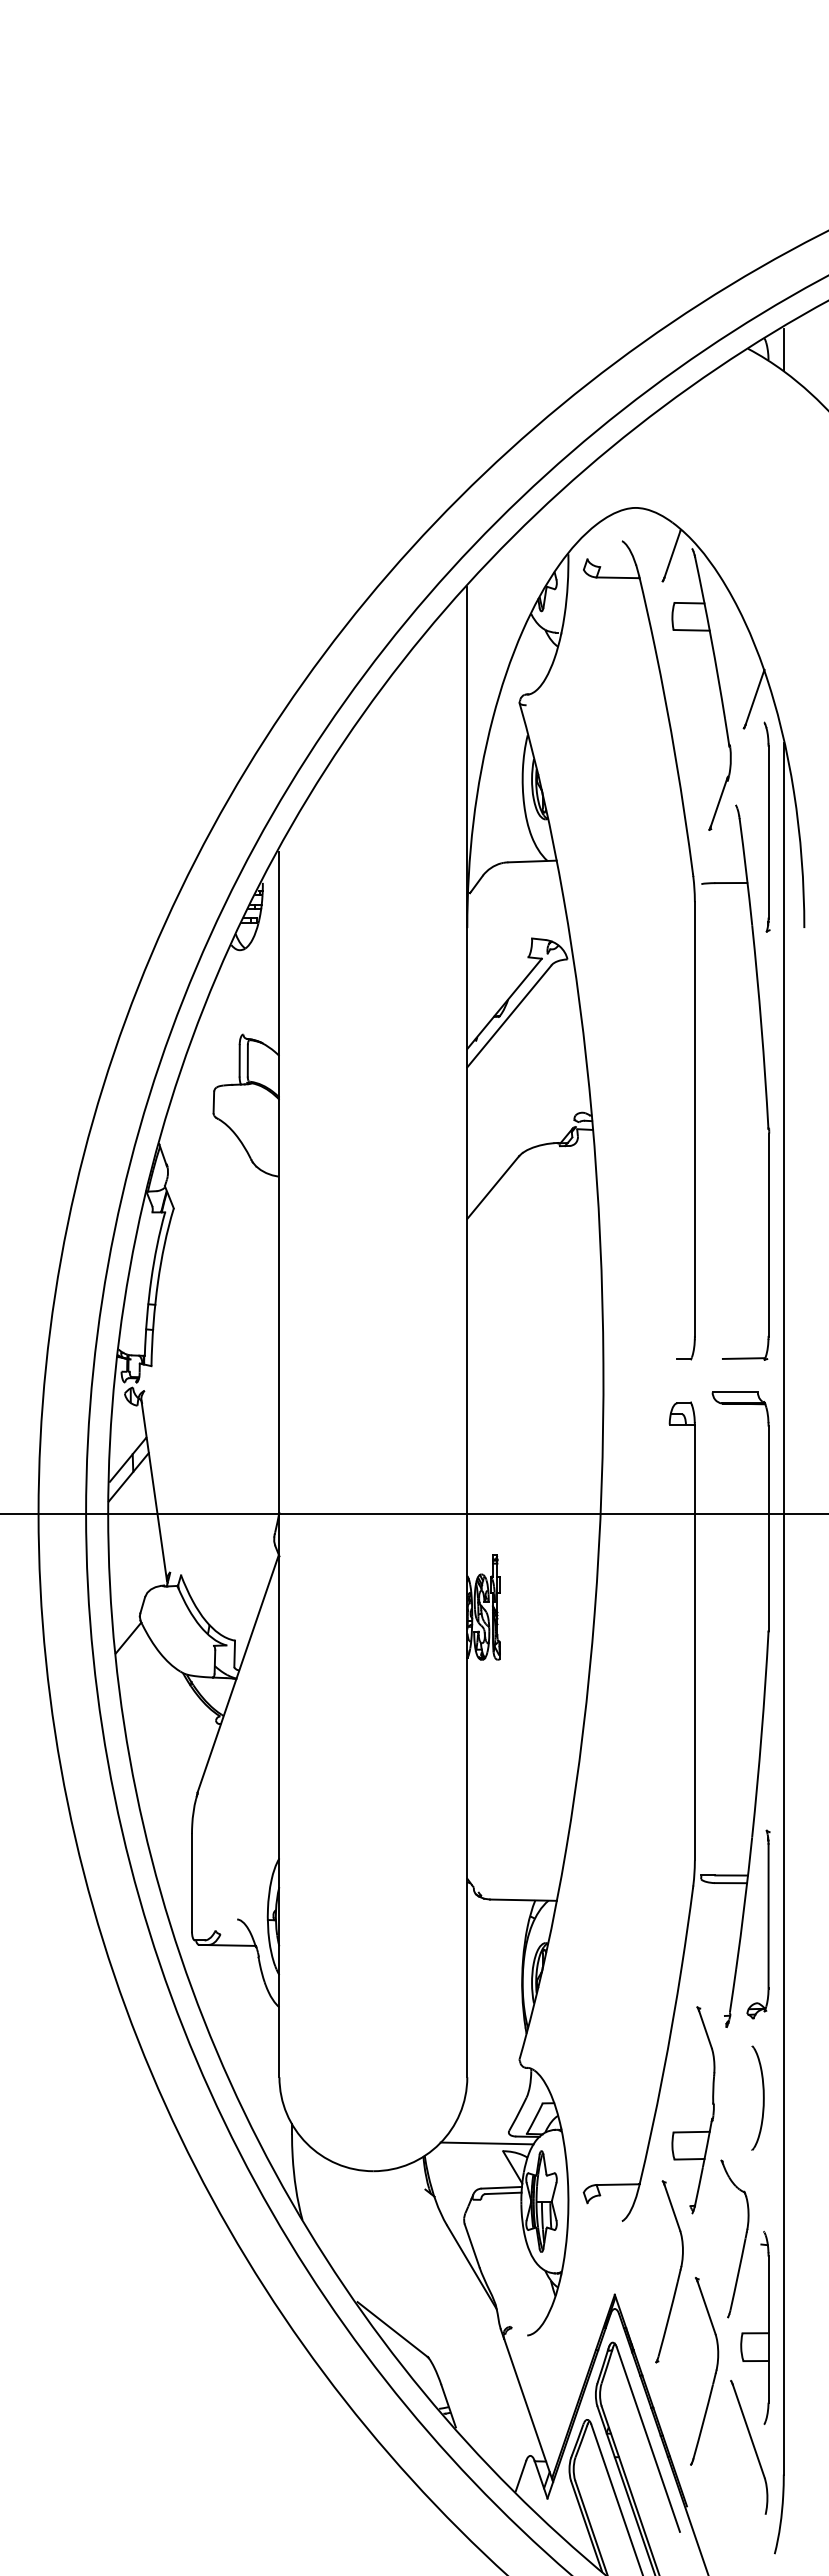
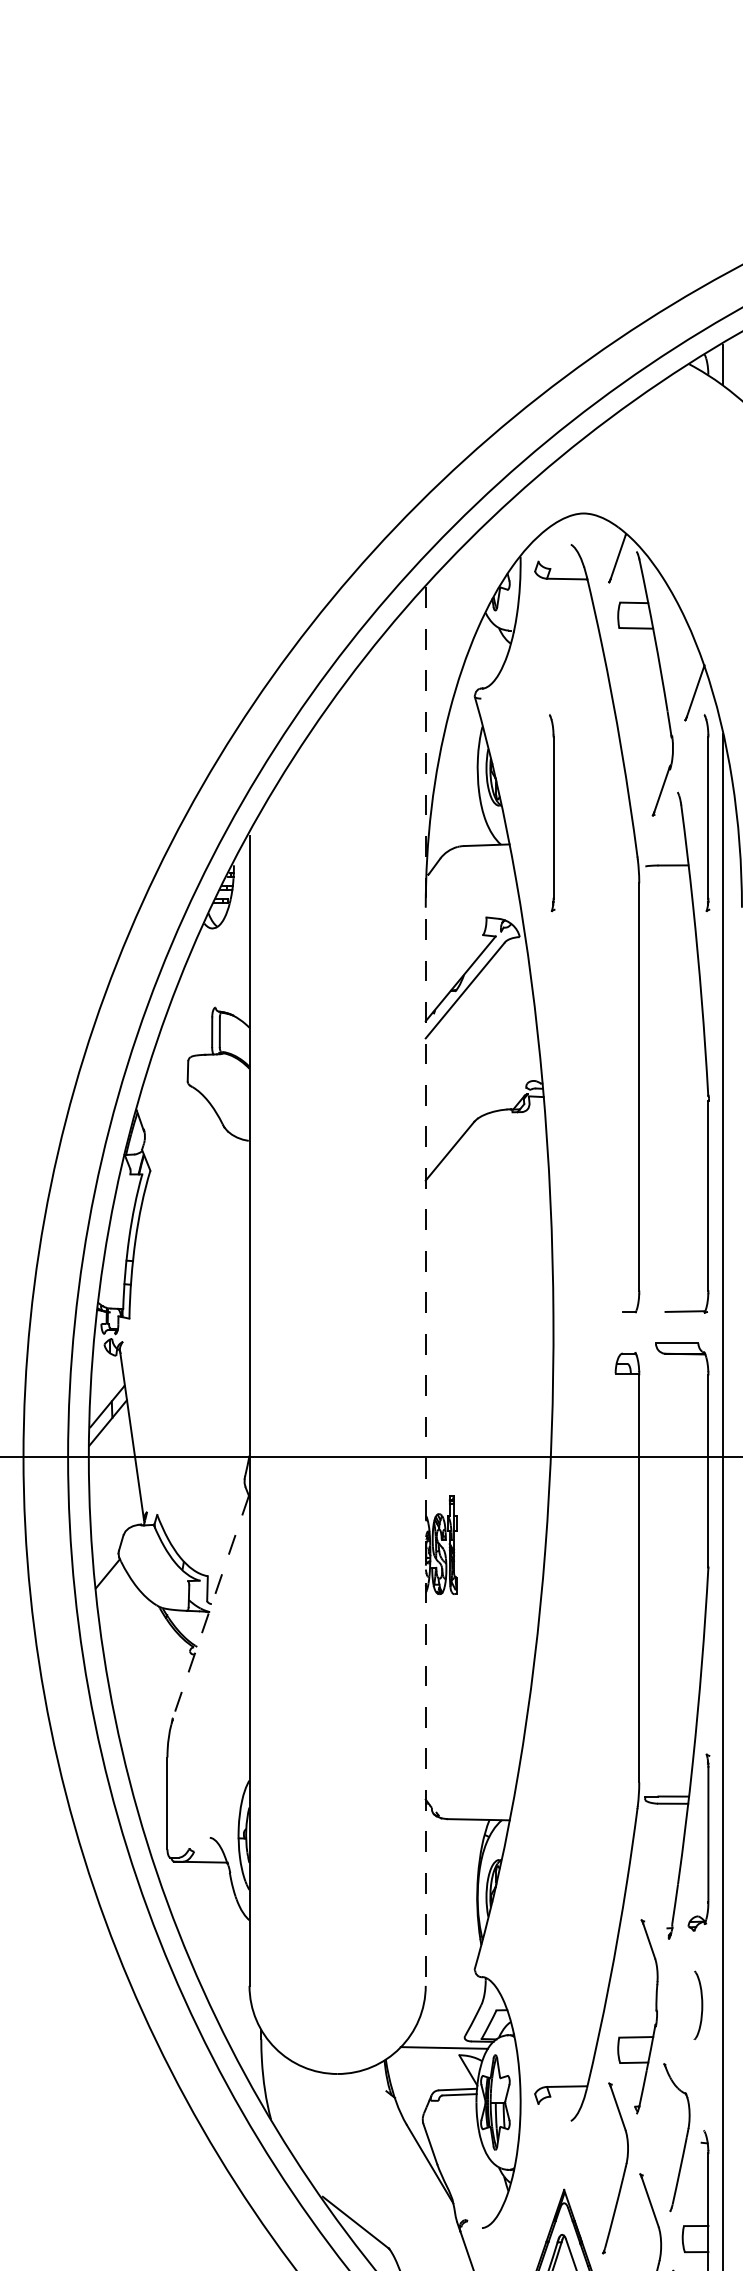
part: (601, 826) -> (551, 812), added
line: (467, 1332) -> (425, 1287), solid -> dashed
line: (238, 1674) -> (211, 1607), solid -> dashed
part: (757, 2097) -> (698, 2004), size x0.7

